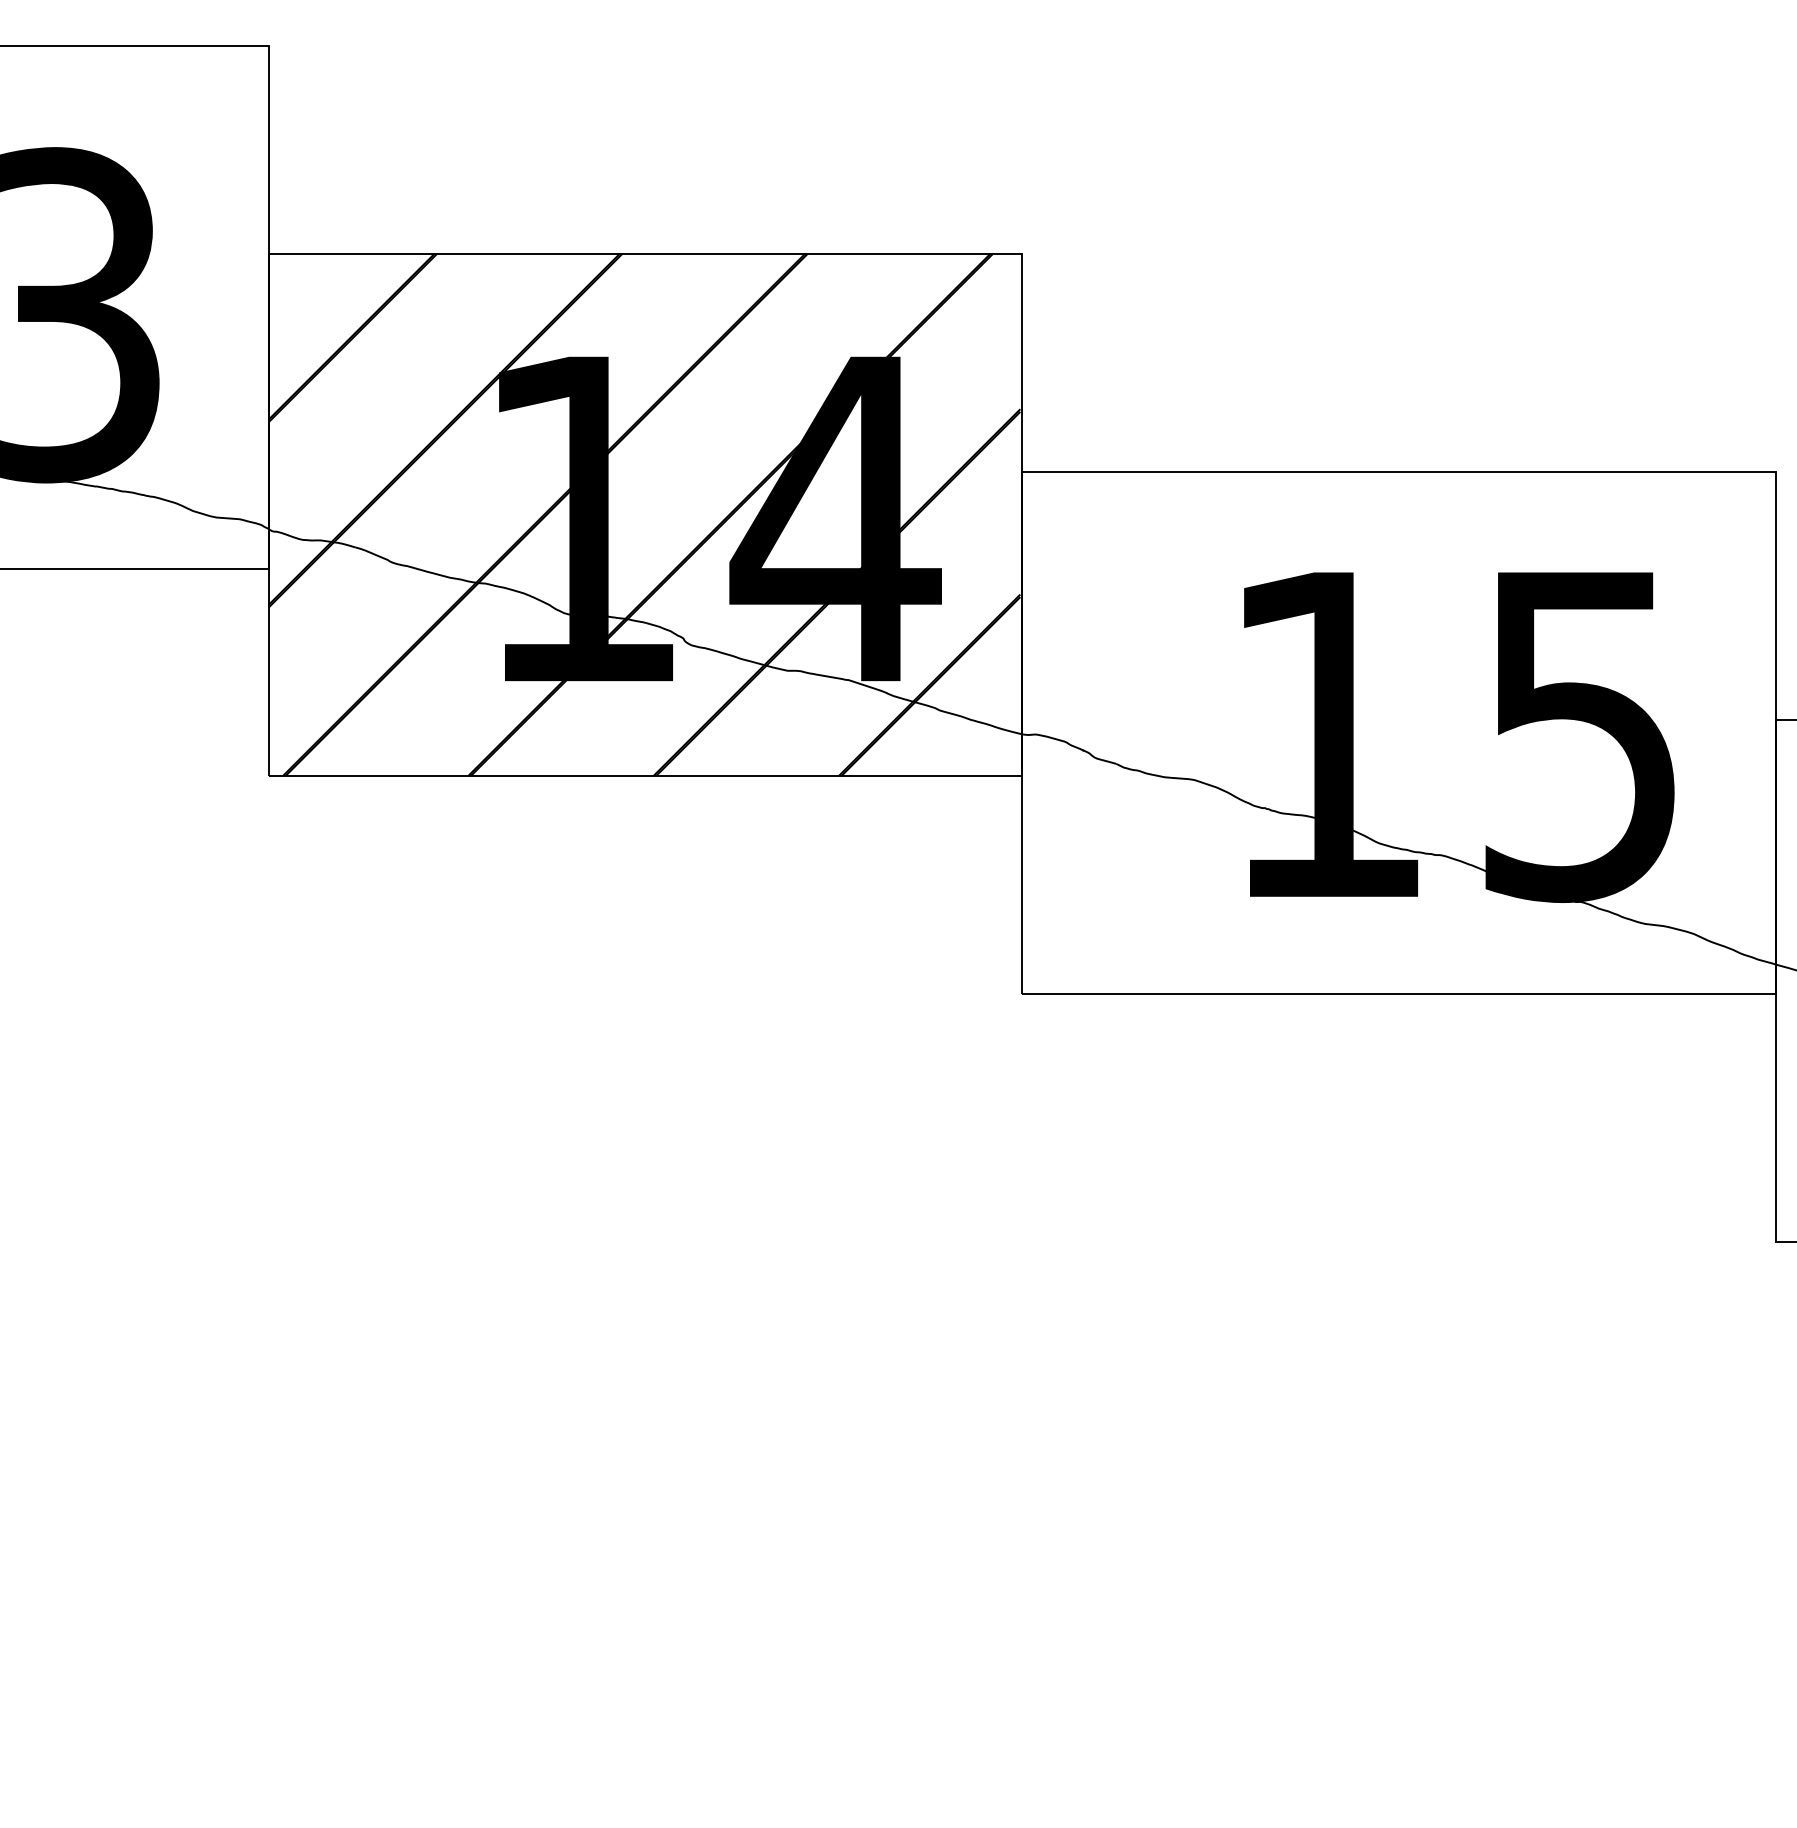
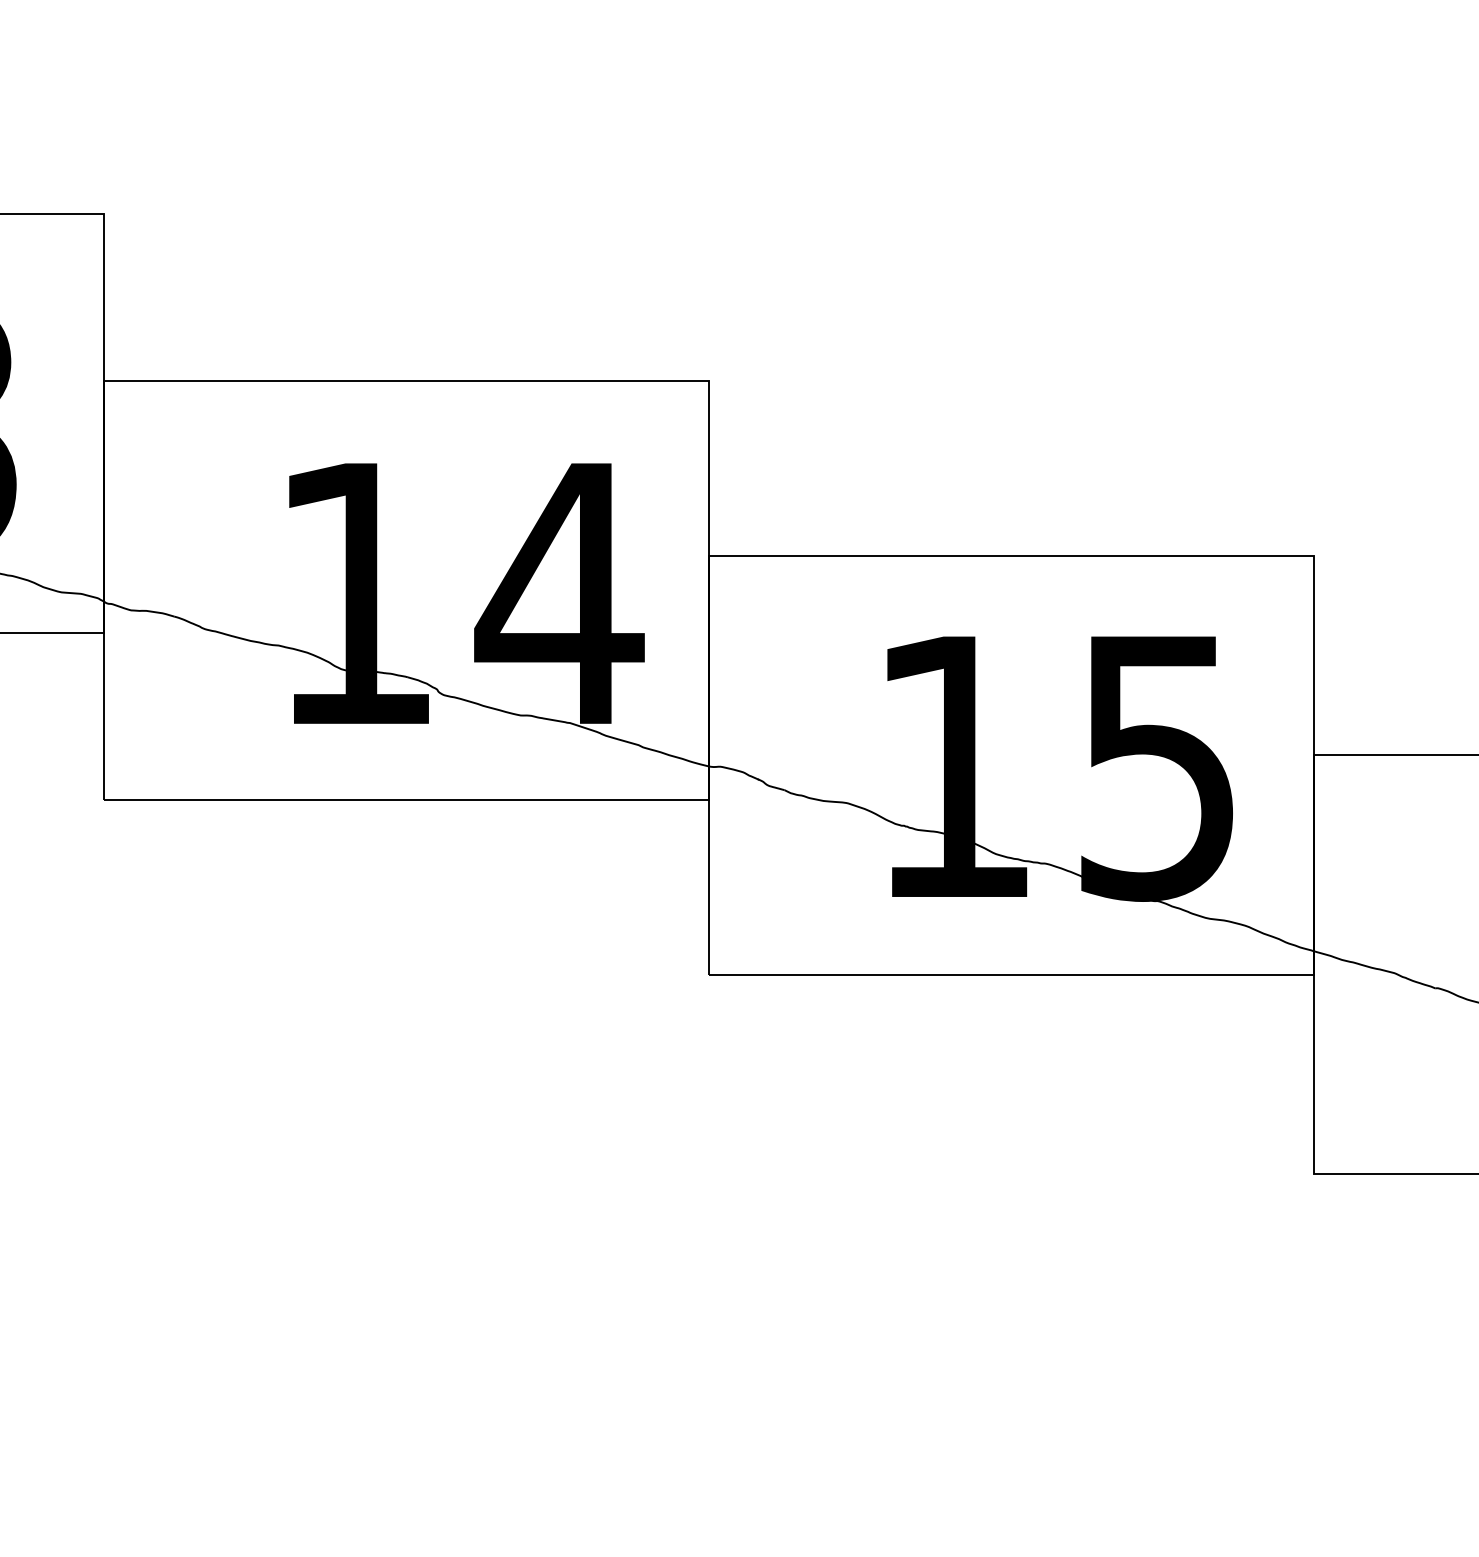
hatch: (643, 513) -> (405, 589), removed

